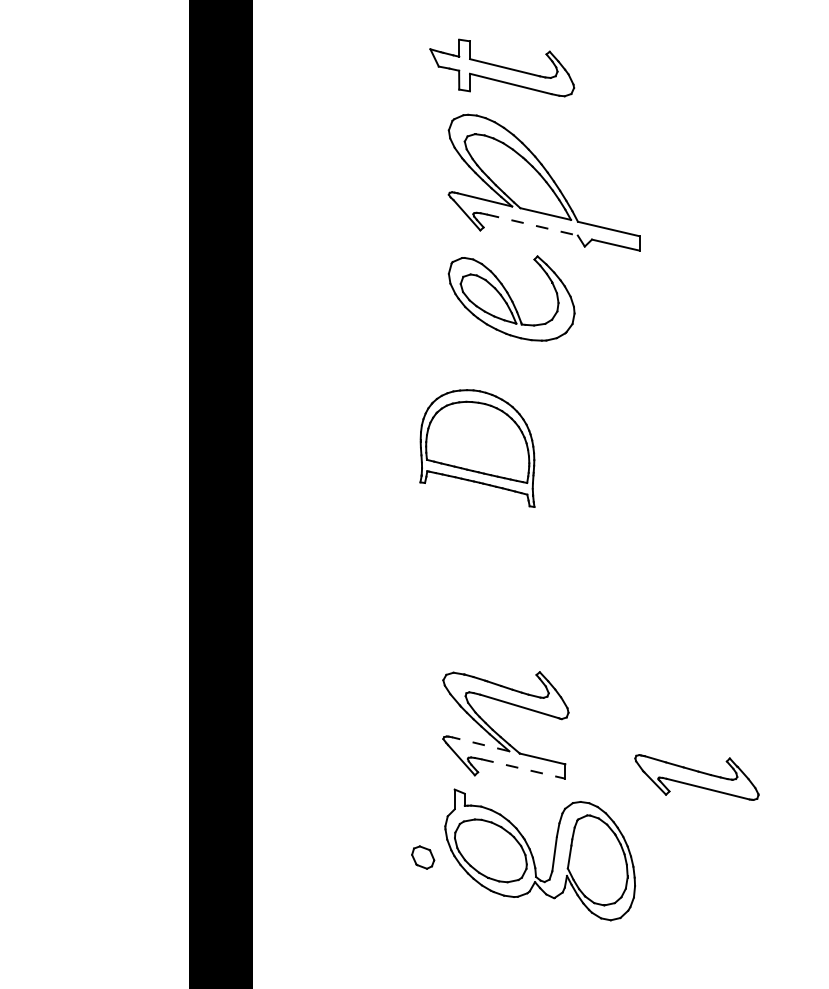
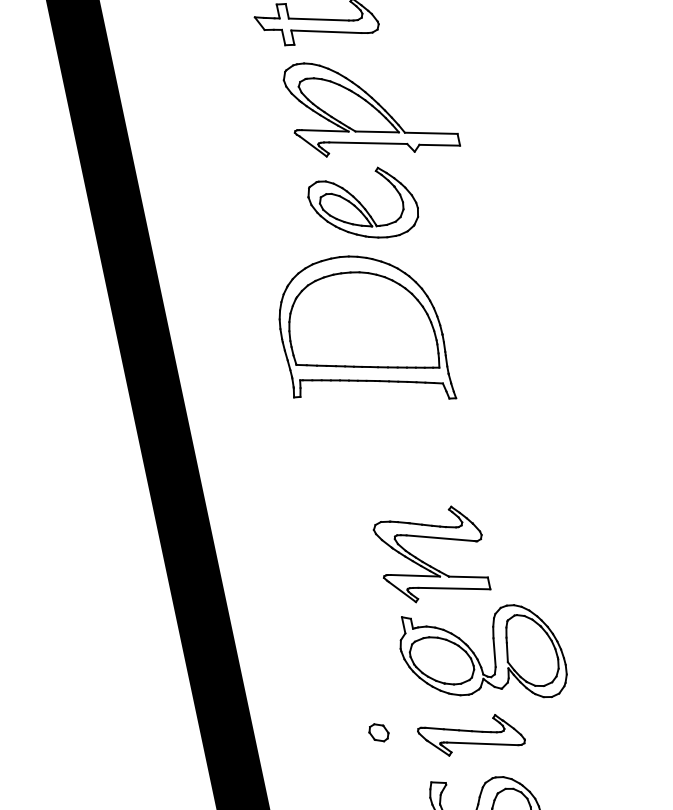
line: (532, 225) -> (368, 143), dashed -> solid
part: (477, 448) -> (361, 334), size x1.67
line: (480, 744) -> (415, 575), dashed -> solid
line: (523, 769) -> (454, 588), dashed -> solid
part: (696, 777) -> (471, 736), moved
part: (423, 857) -> (379, 732), moved

